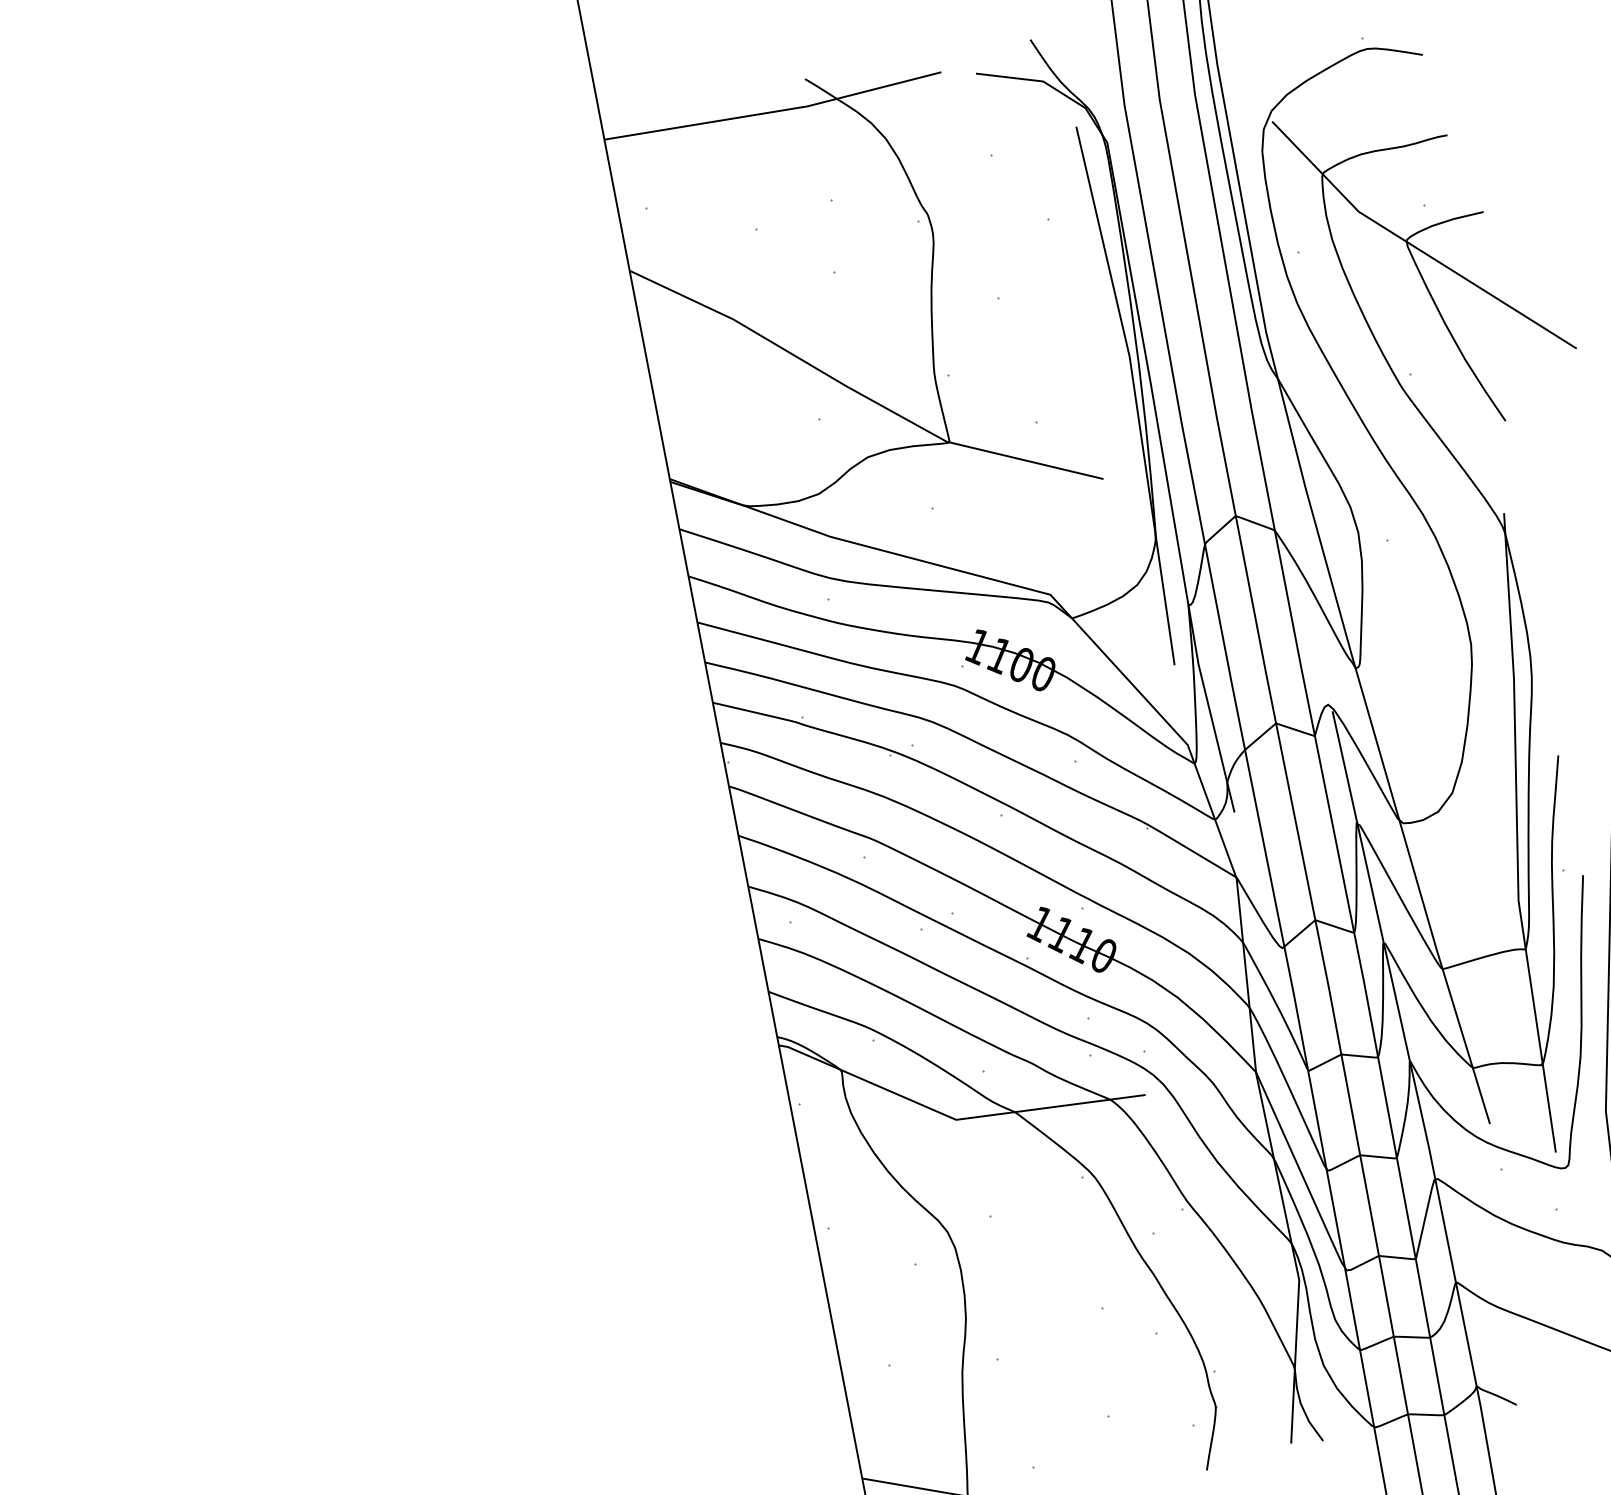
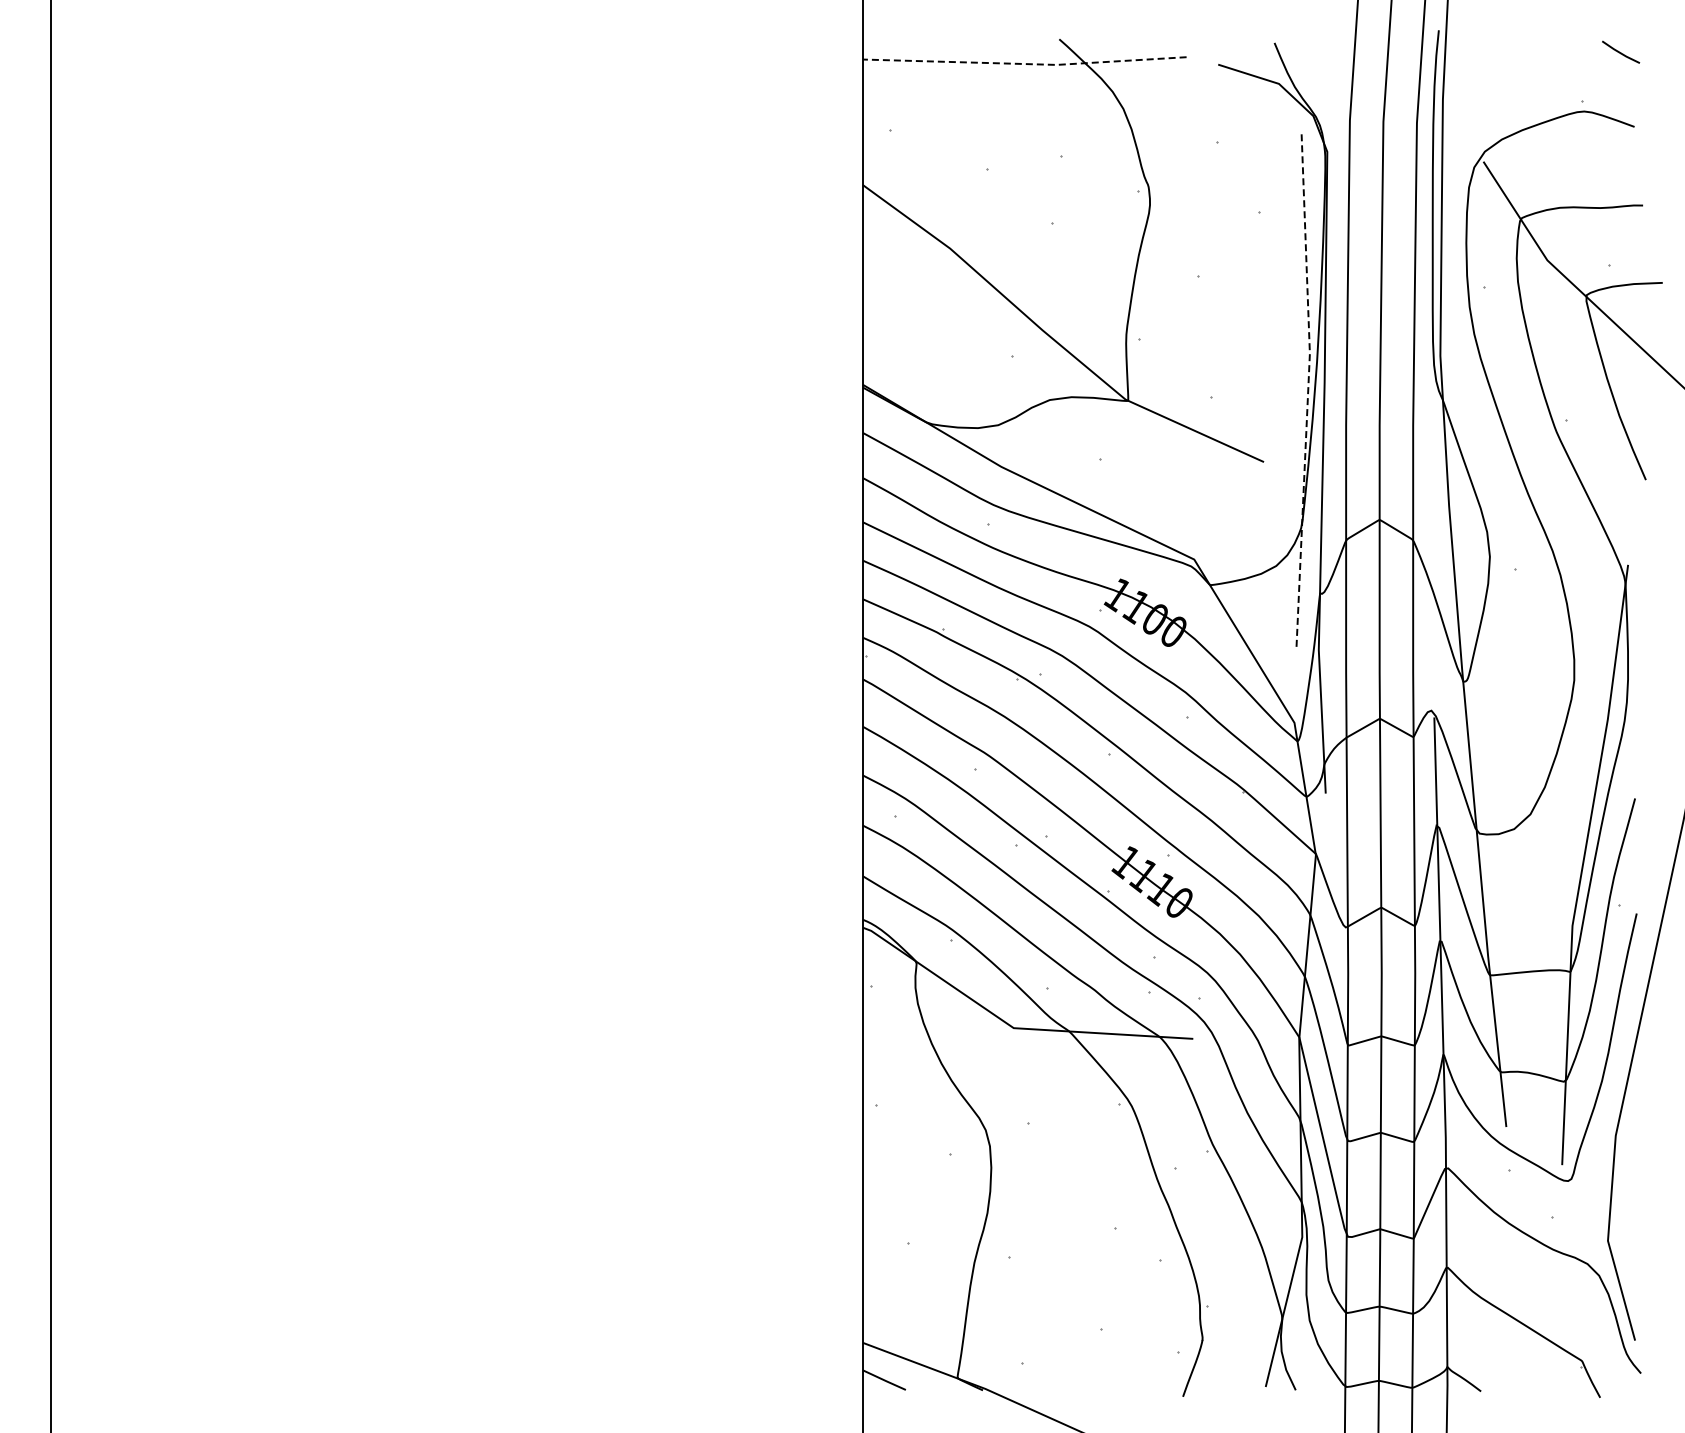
line: (774, 112) -> (1025, 64), solid -> dashed
line: (1135, 393) -> (1308, 388), solid -> dashed

